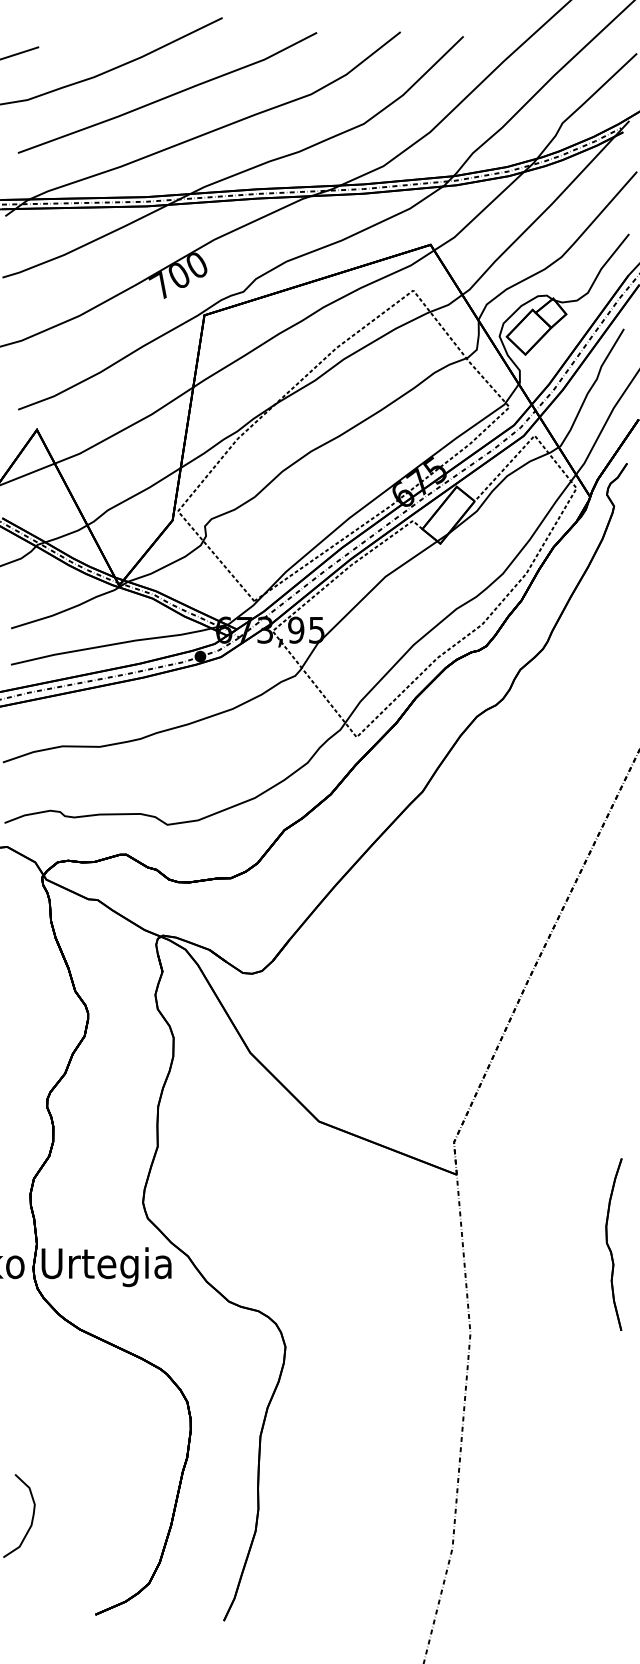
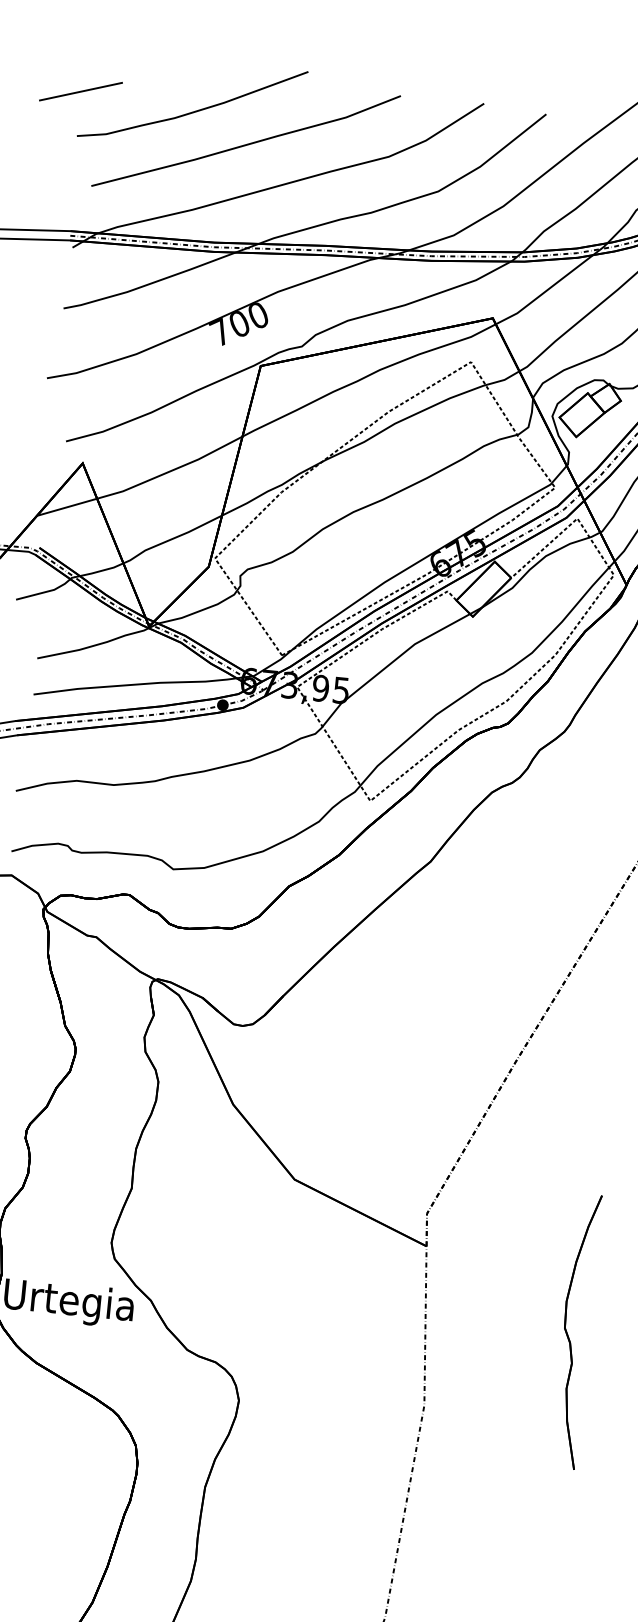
part: (613, 1244) -> (575, 1331), size x1.6

